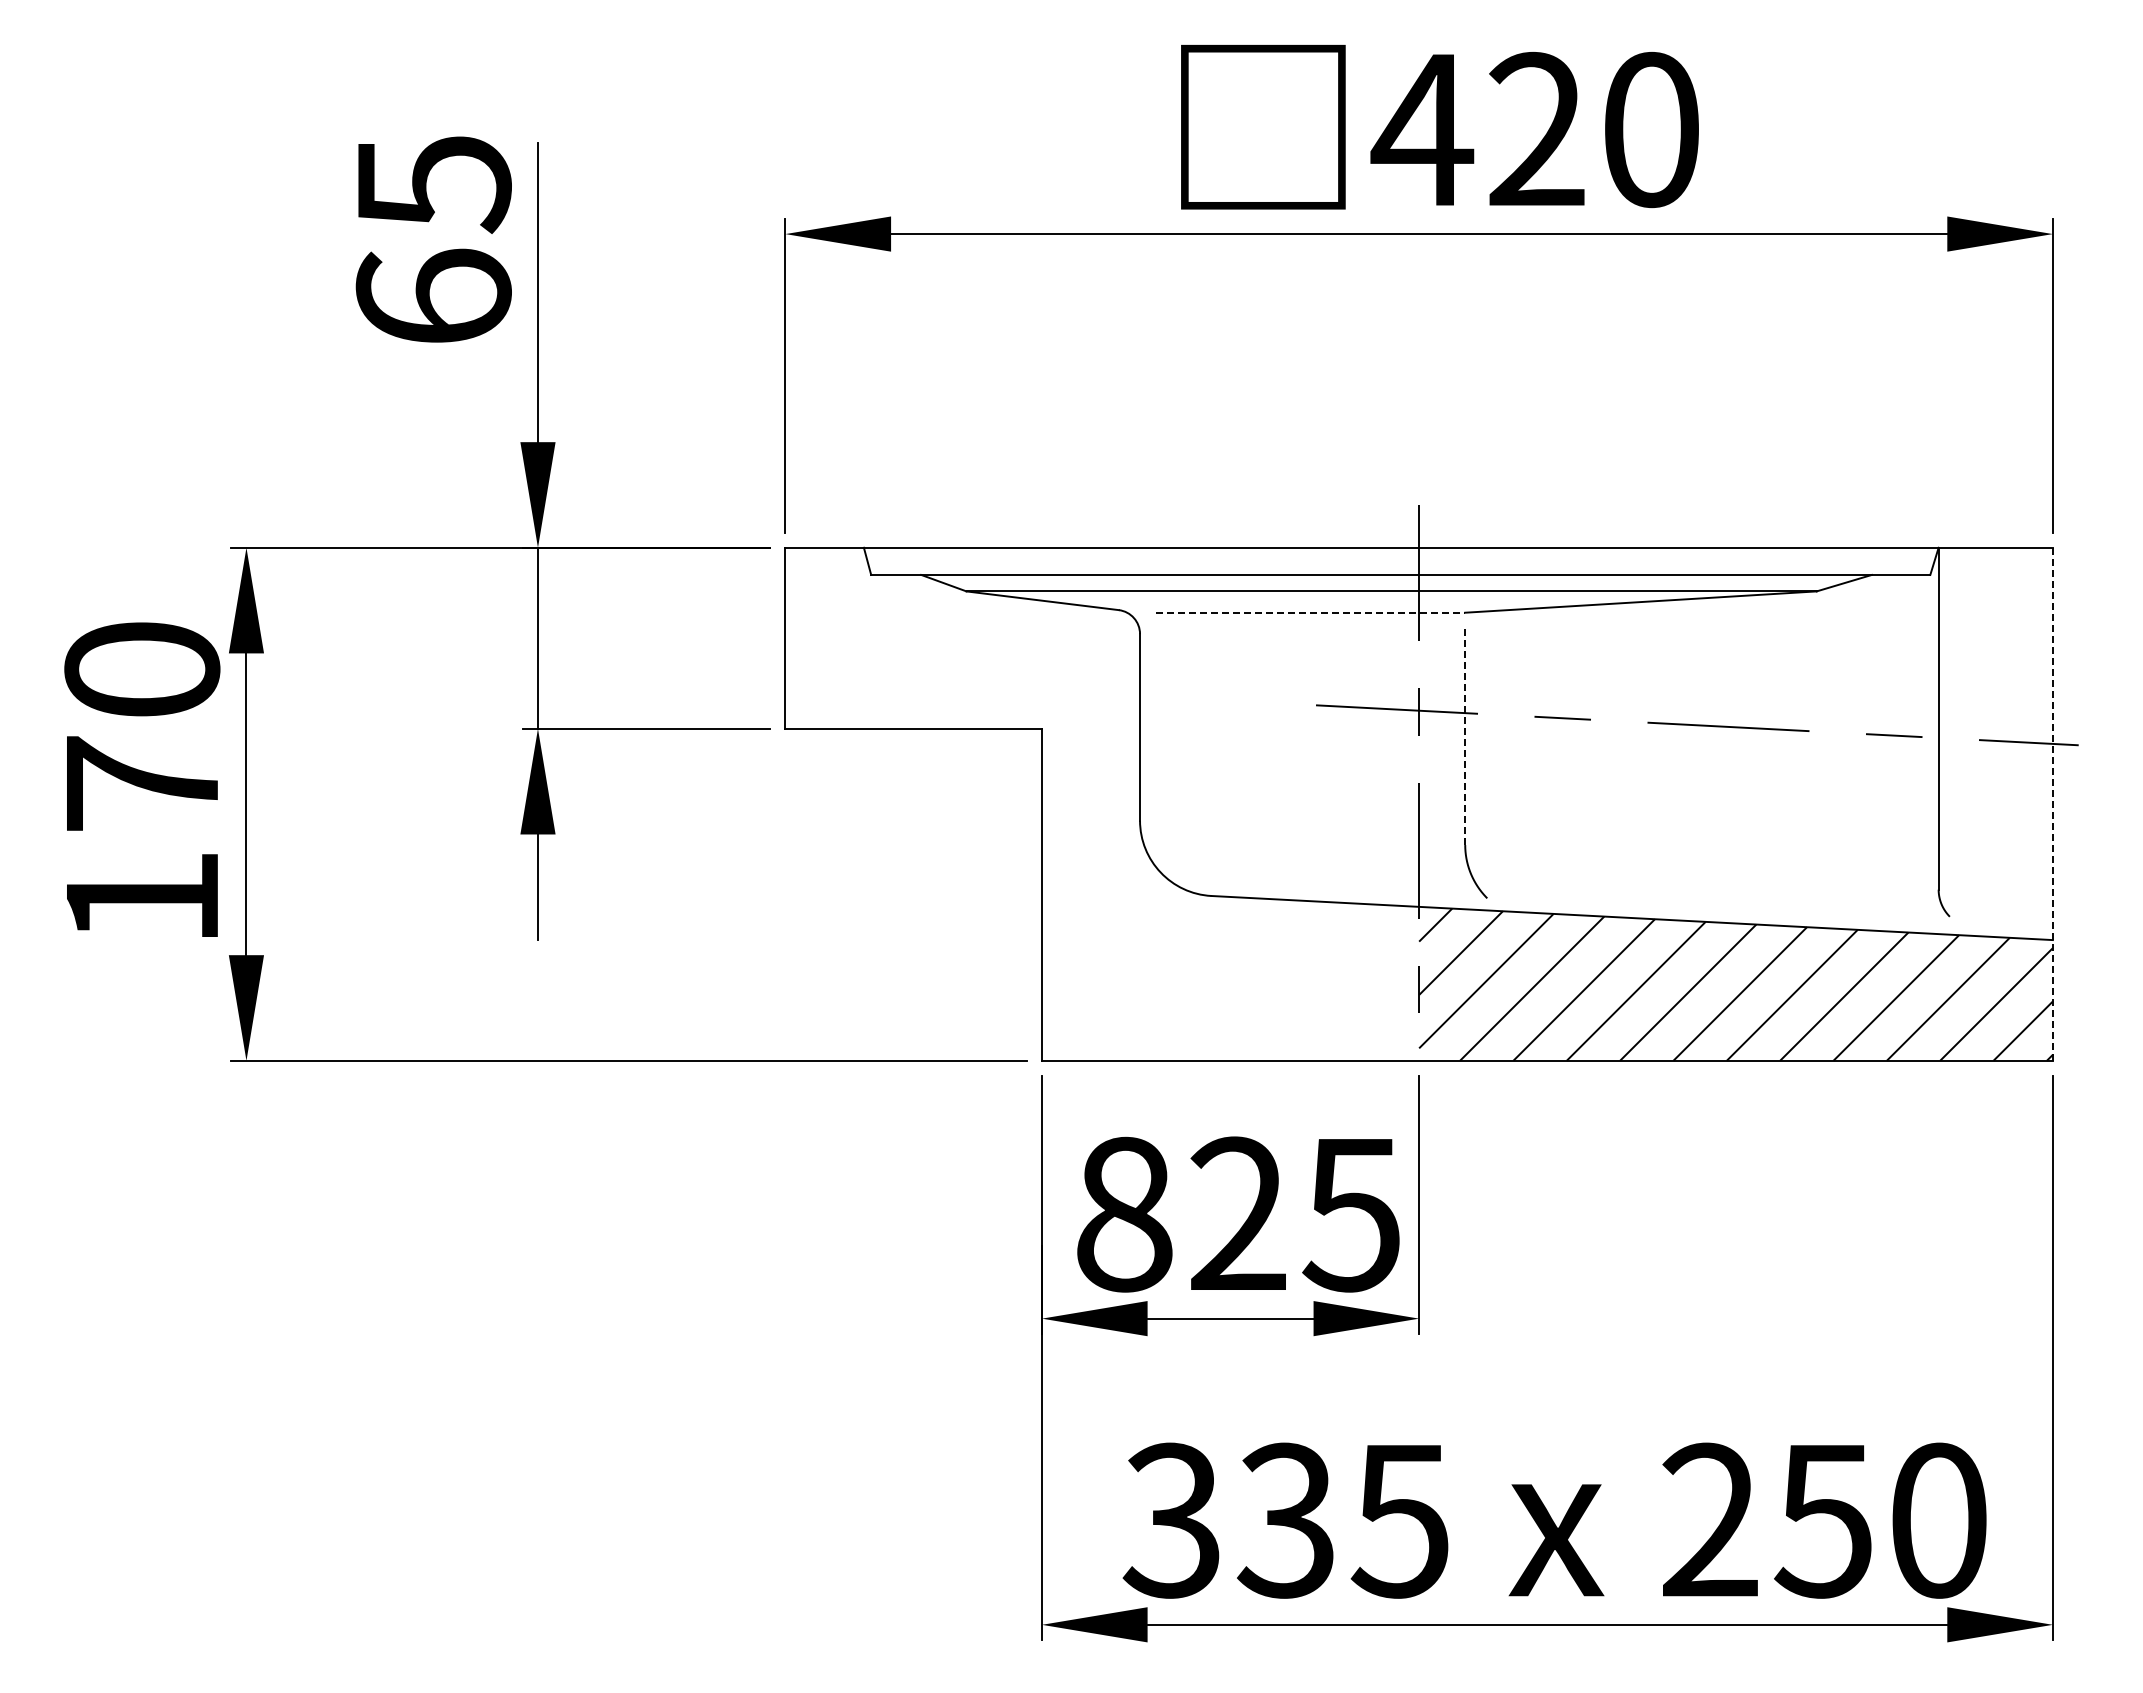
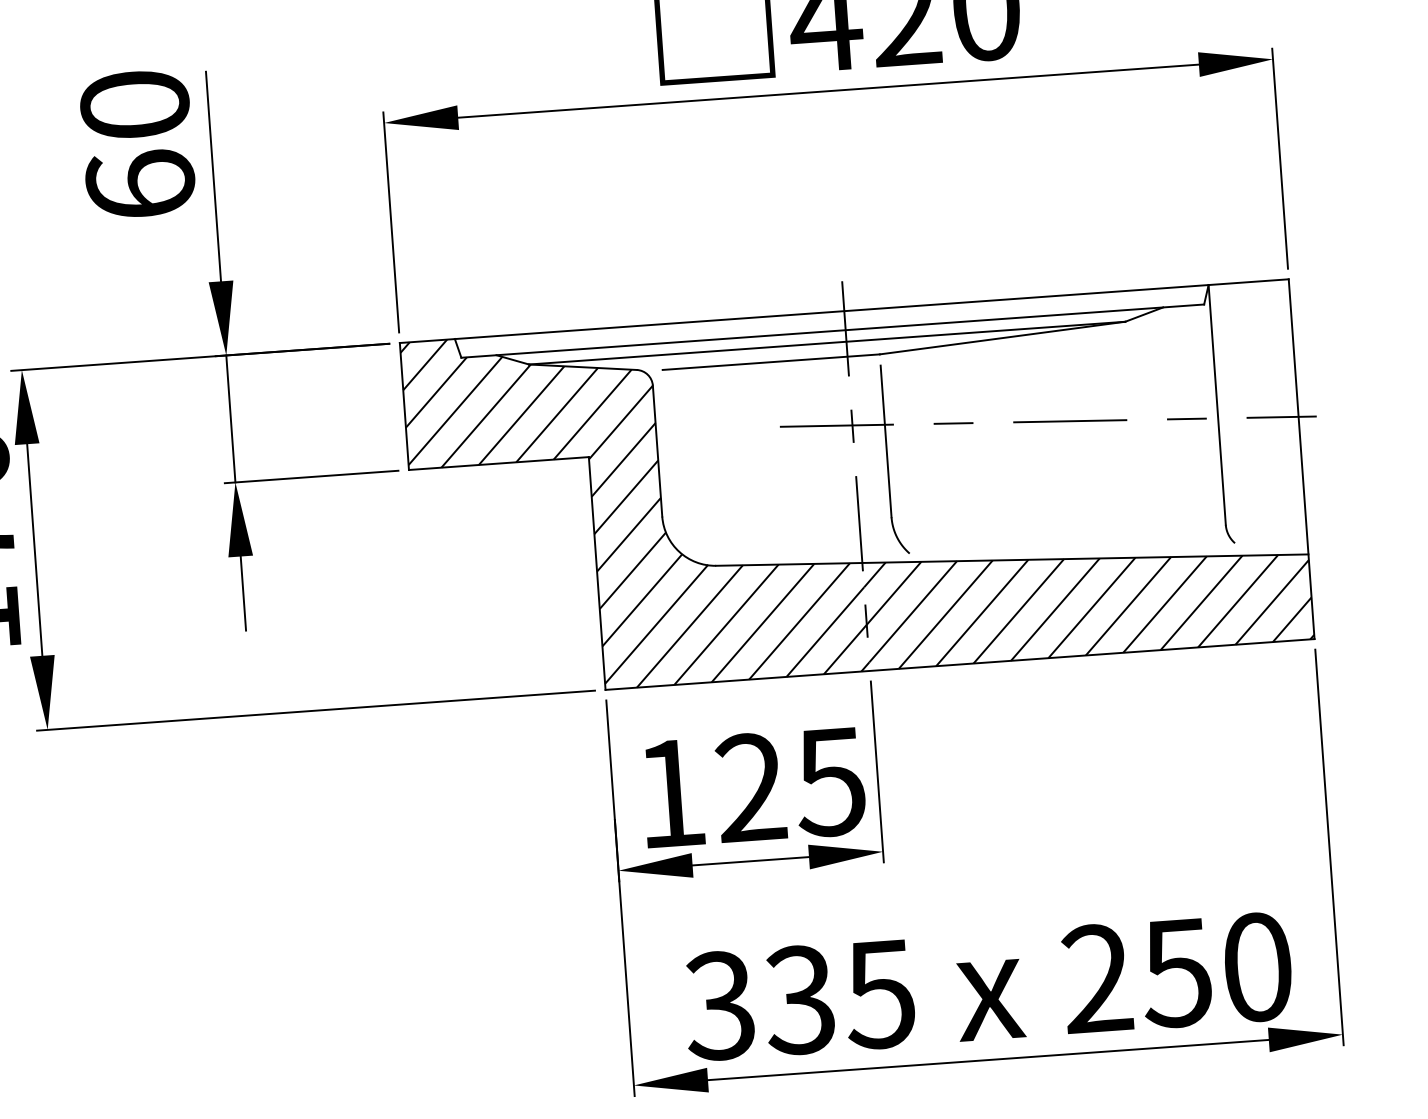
text: (433, 184) -> (134, 105), 65 -> 60
line: (1310, 612) -> (771, 362), dashed -> solid
line: (1465, 737) -> (886, 441), dashed -> solid
hatch: (1102, 803) -> (635, 506), added
line: (2052, 804) -> (1301, 459), dashed -> solid
text: (1124, 1214) -> (671, 793), 825 -> 125

